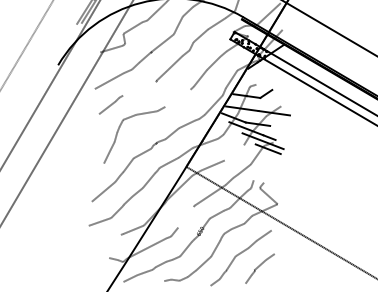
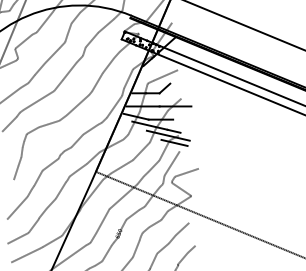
line: (268, 80) -> (165, 74), added
line: (139, 88) -> (38, 100), added
line: (177, 97) -> (77, 104), added
line: (234, 152) -> (141, 150), added
line: (262, 169) -> (171, 163), added
line: (276, 180) -> (187, 172), added
line: (185, 217) -> (102, 222), added
line: (104, 239) -> (24, 255), added

